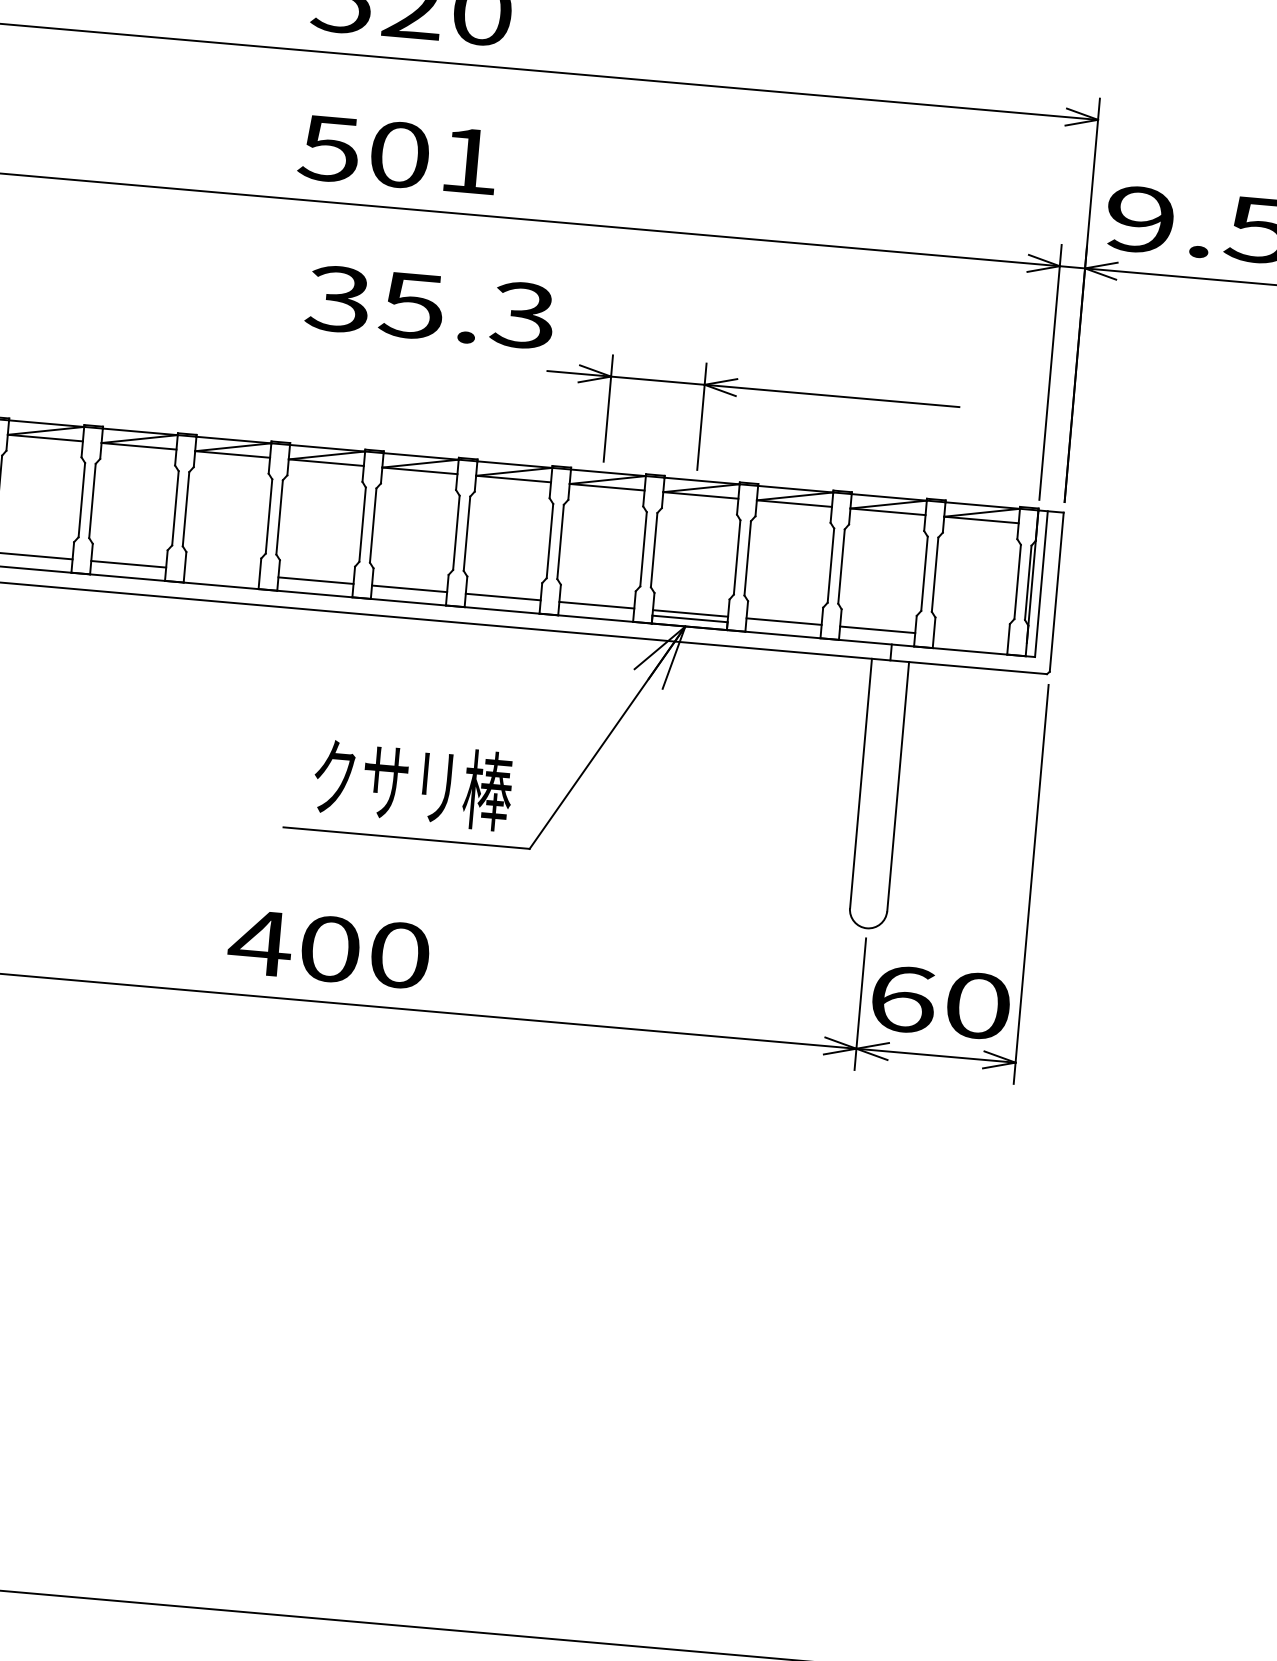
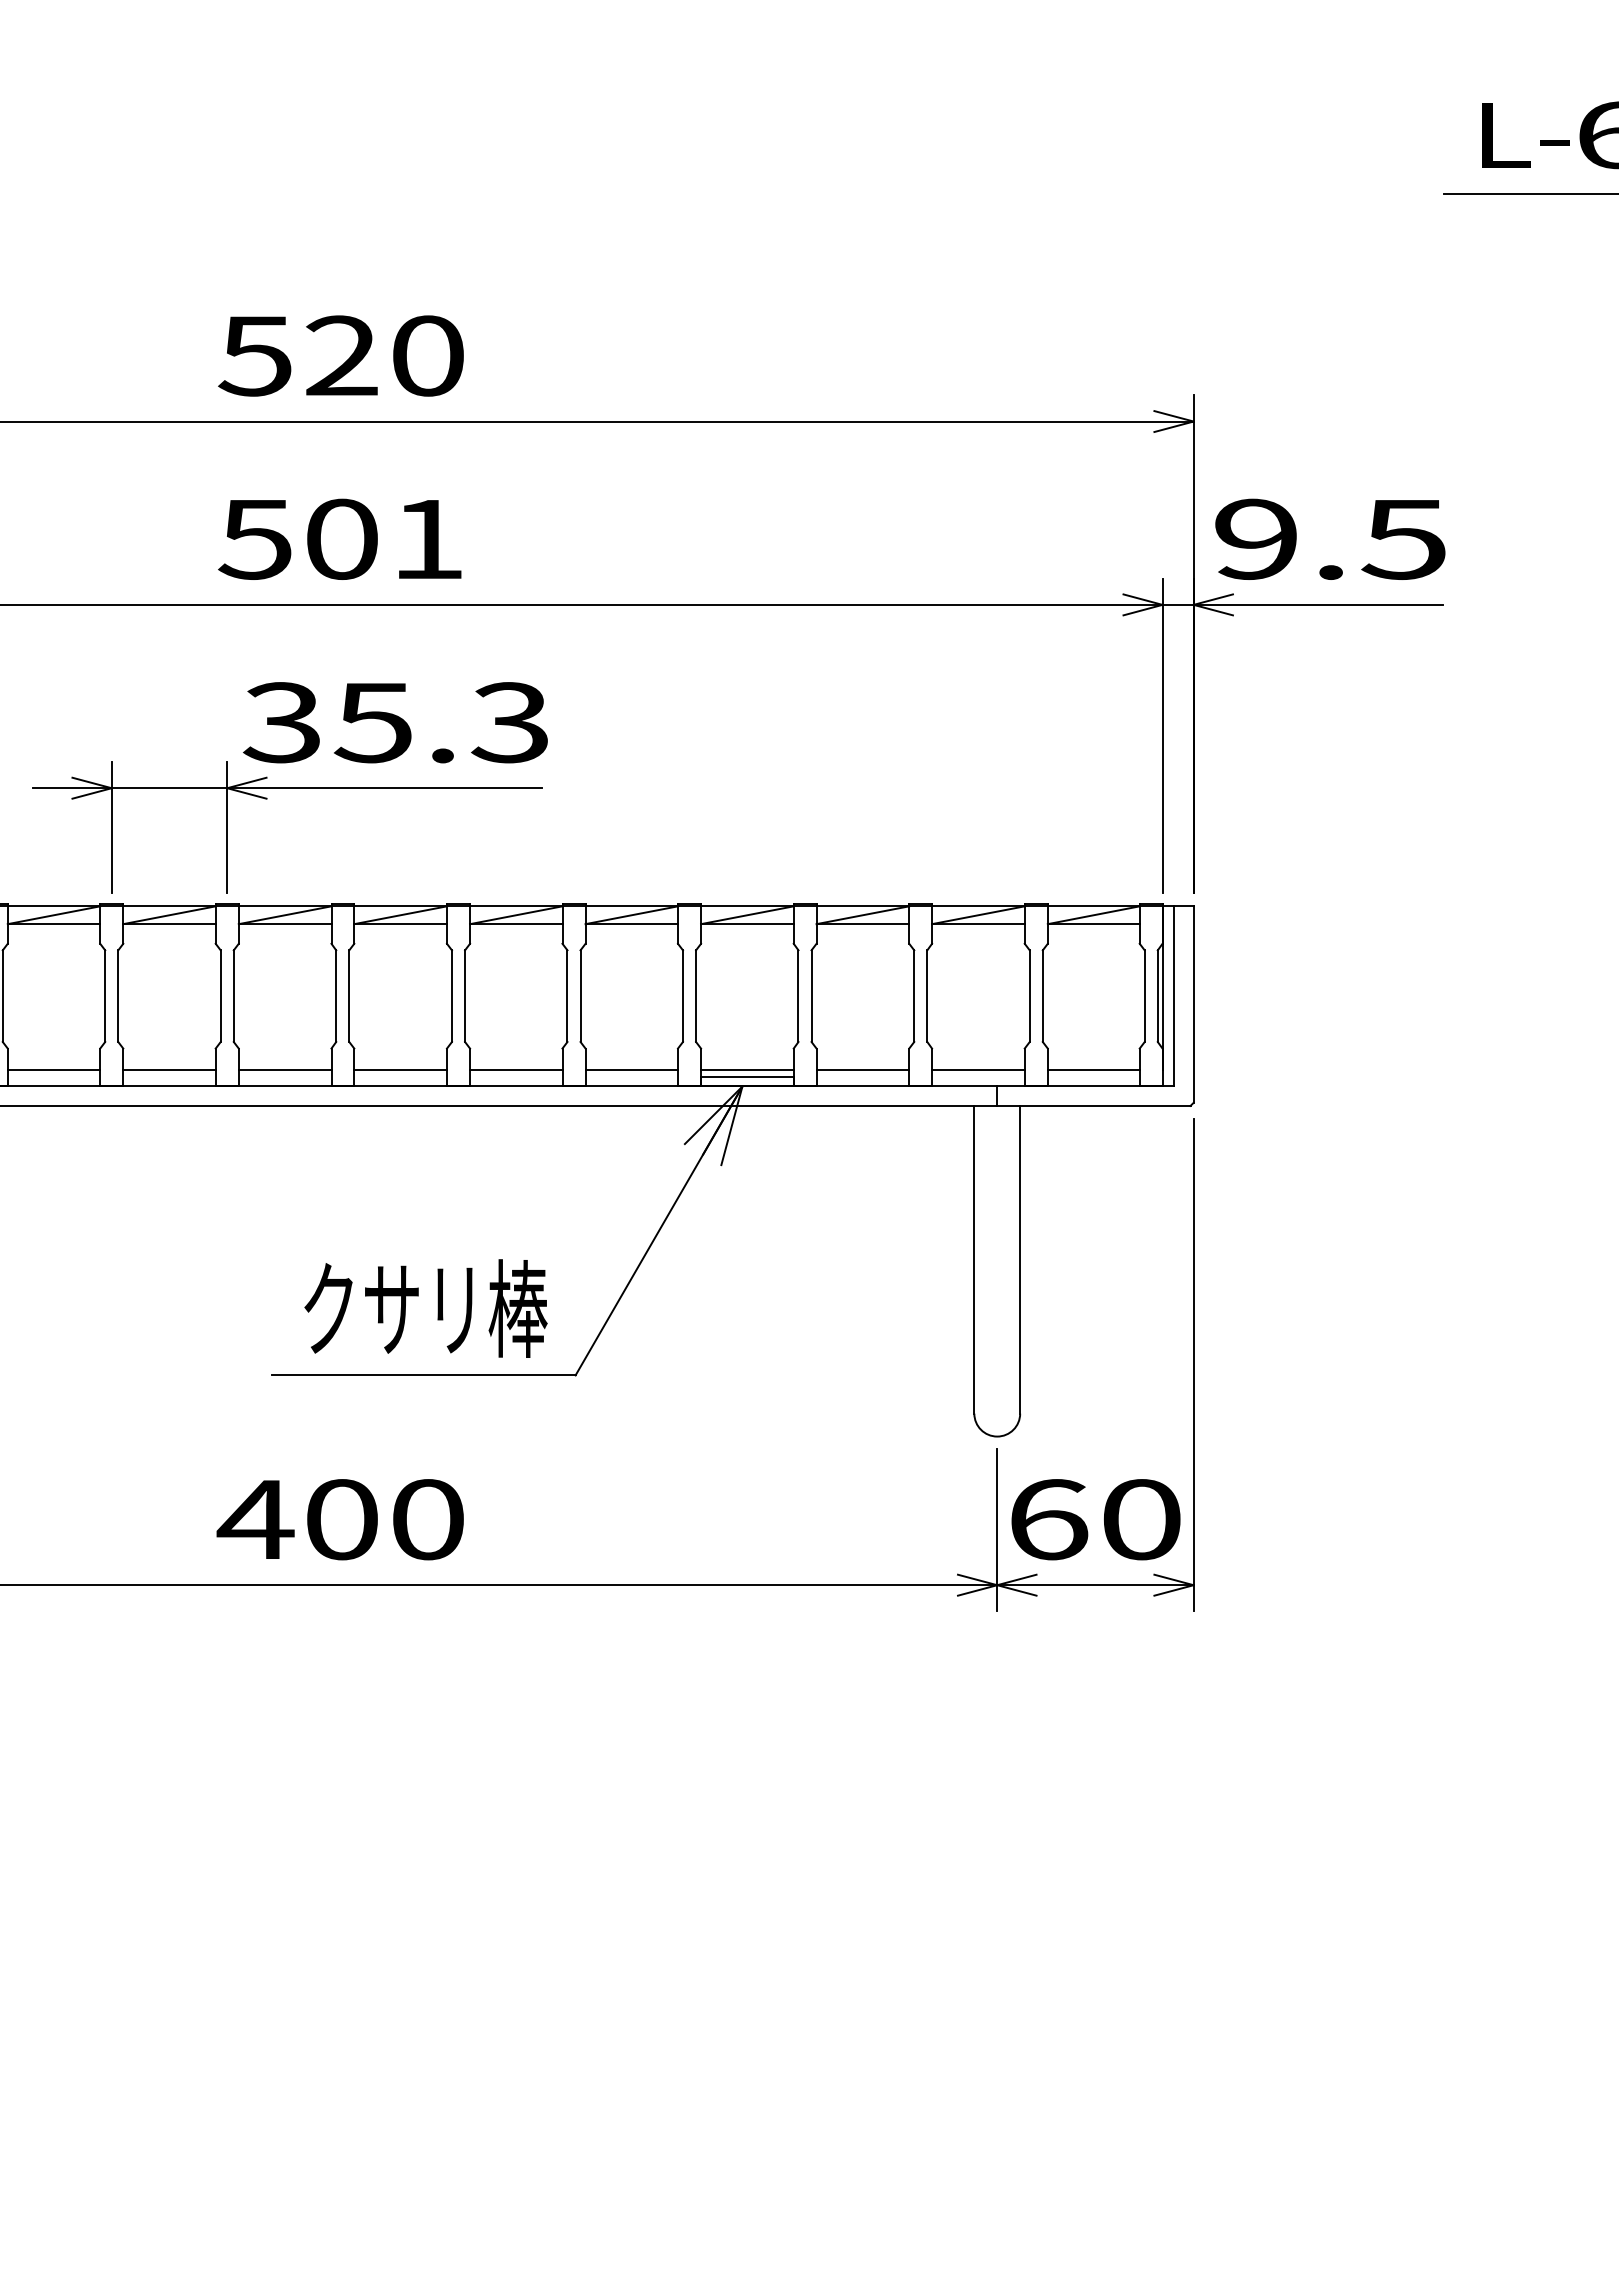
part: (736, 396) -> (267, 799), moved
line: (222, 572) -> (169, 1069), added
line: (970, 637) -> (1093, 1069), added

